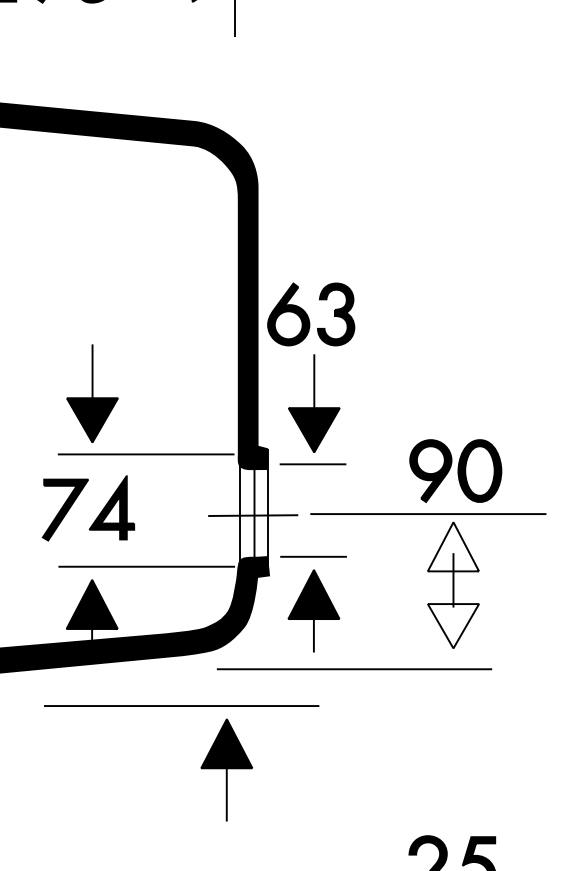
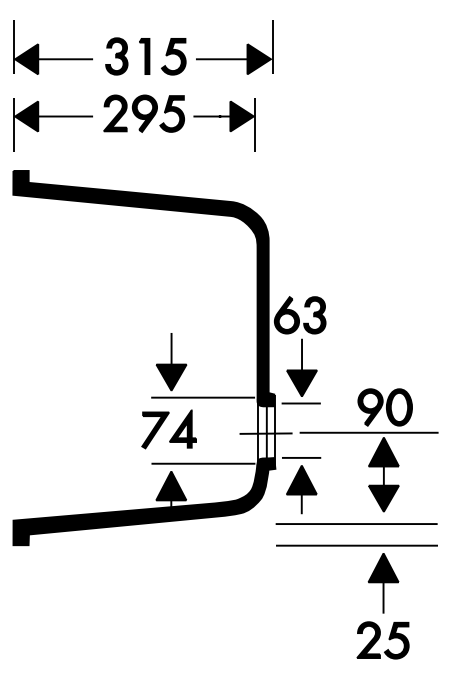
fill: (452, 545) -> (383, 451), added
fill: (452, 625) -> (383, 498), added
line: (354, 668) -> (356, 523), moved
part: (199, 766) -> (367, 581), moved

